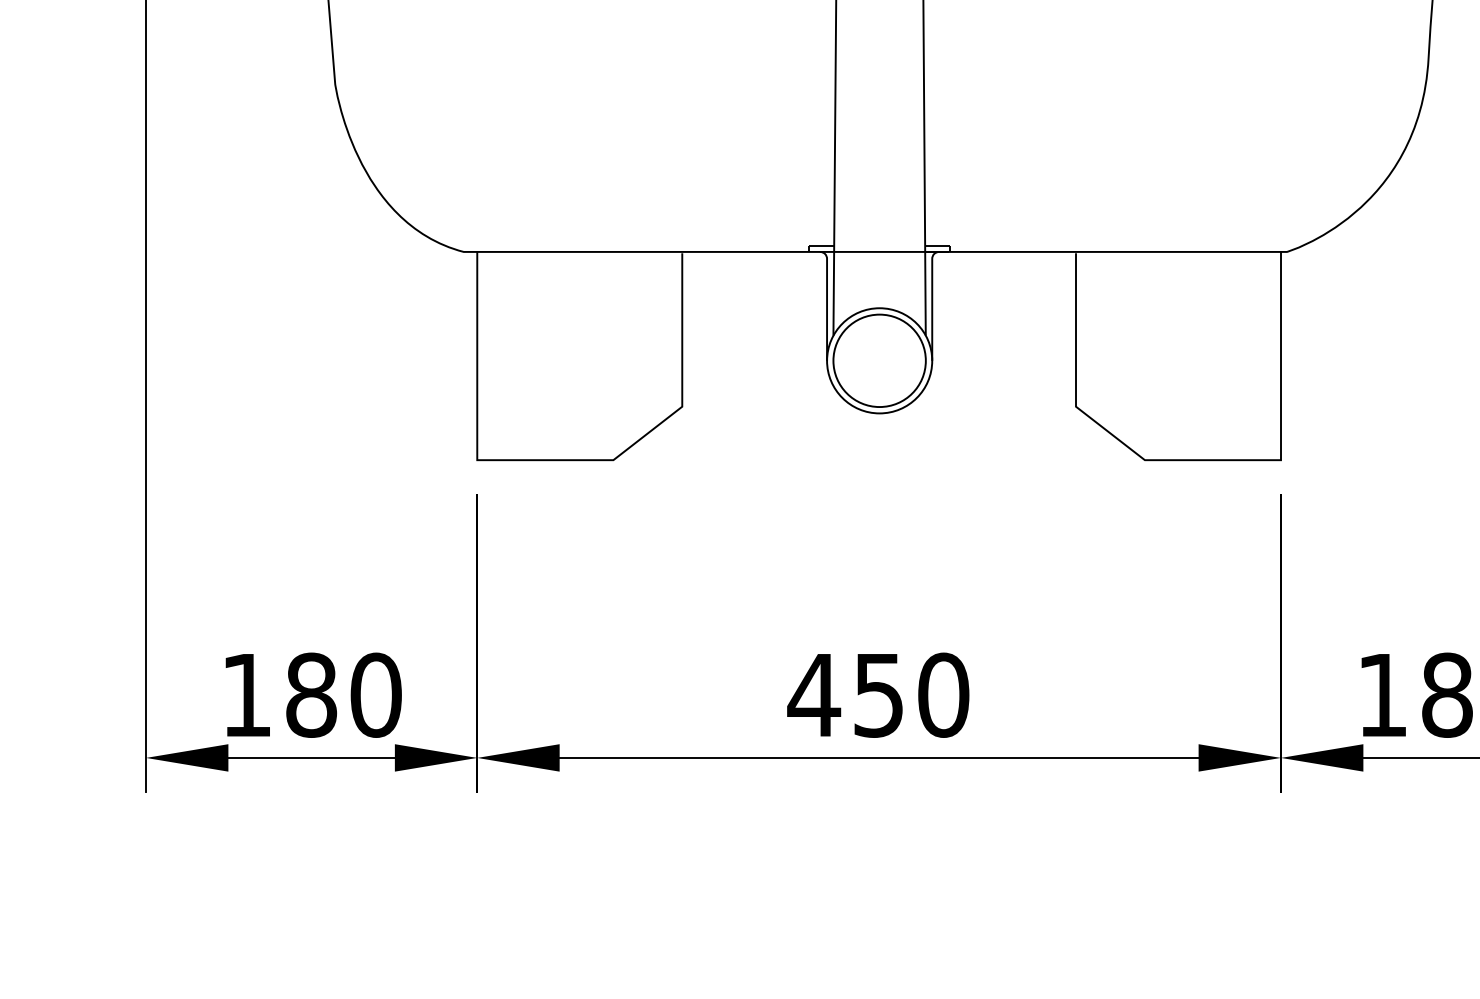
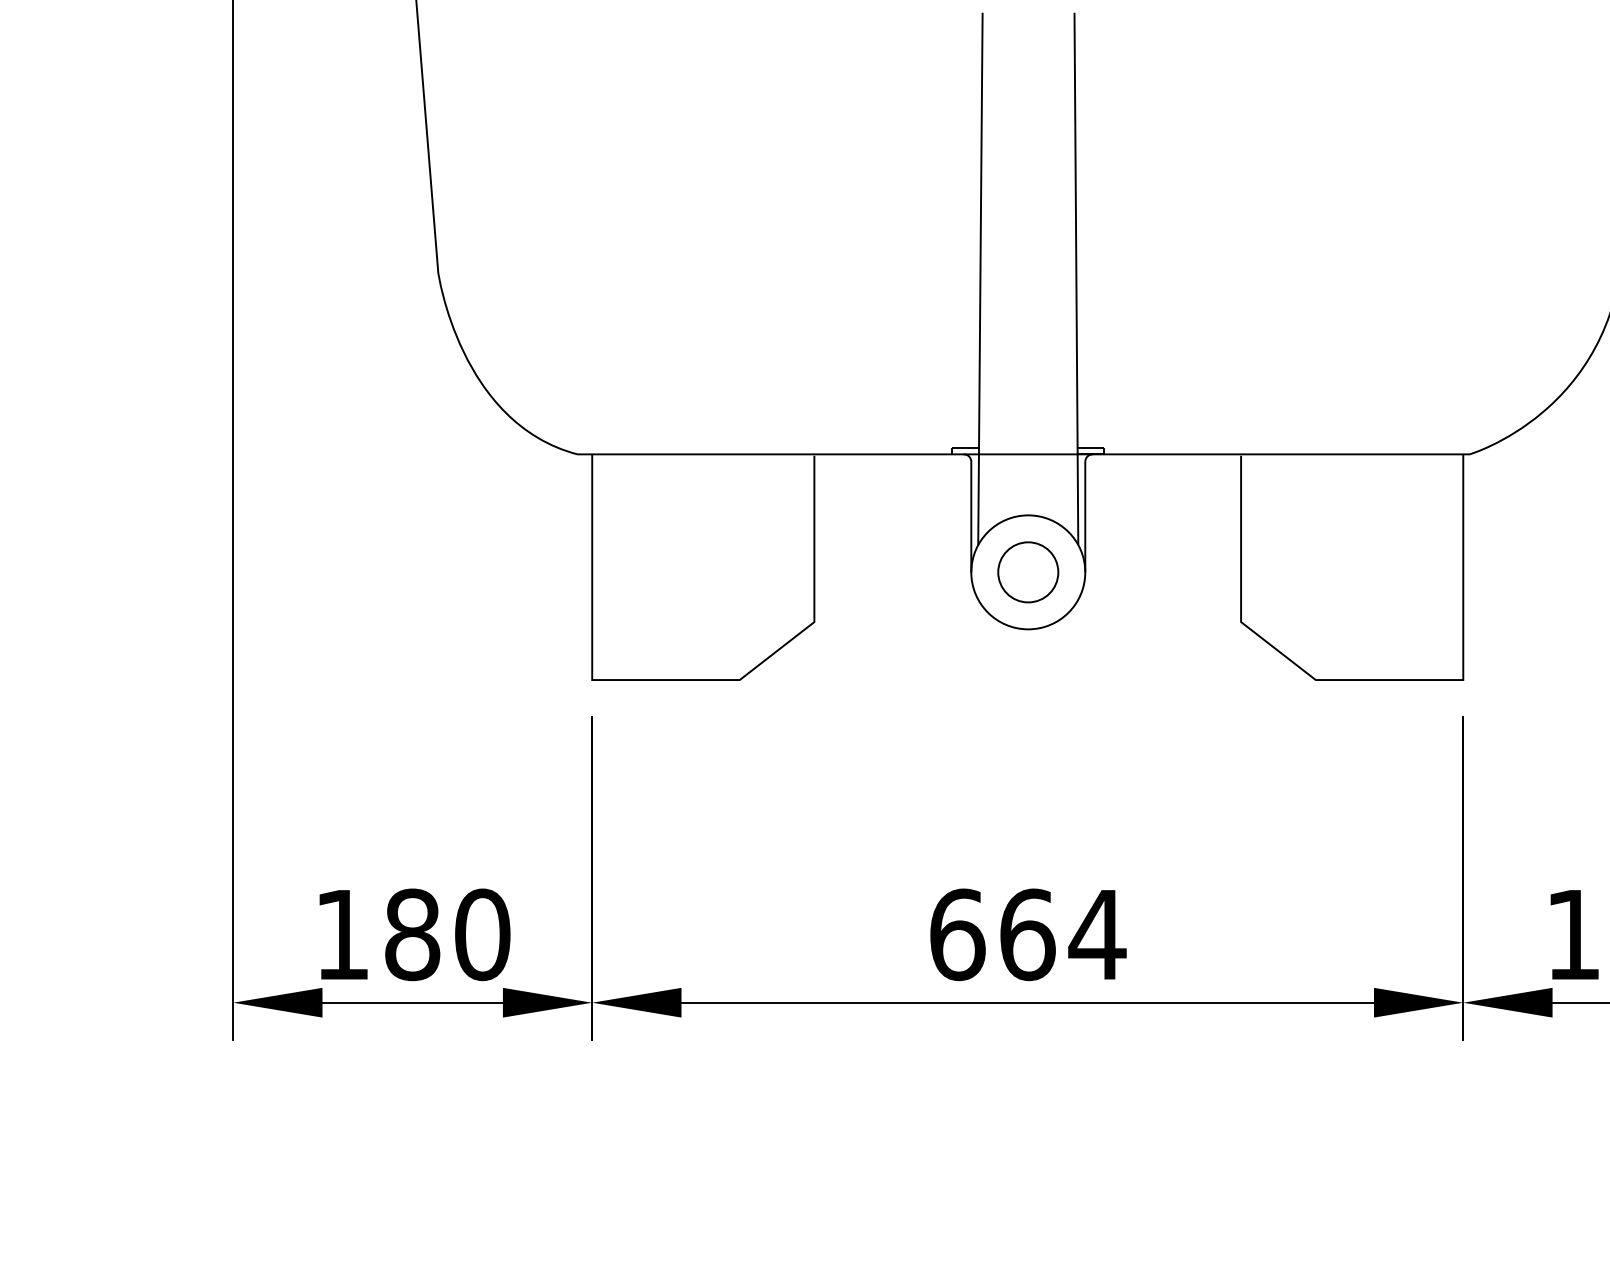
circle: (879, 360) -> (1028, 572), size x0.6
text: (878, 694) -> (1027, 934), 450 -> 664

